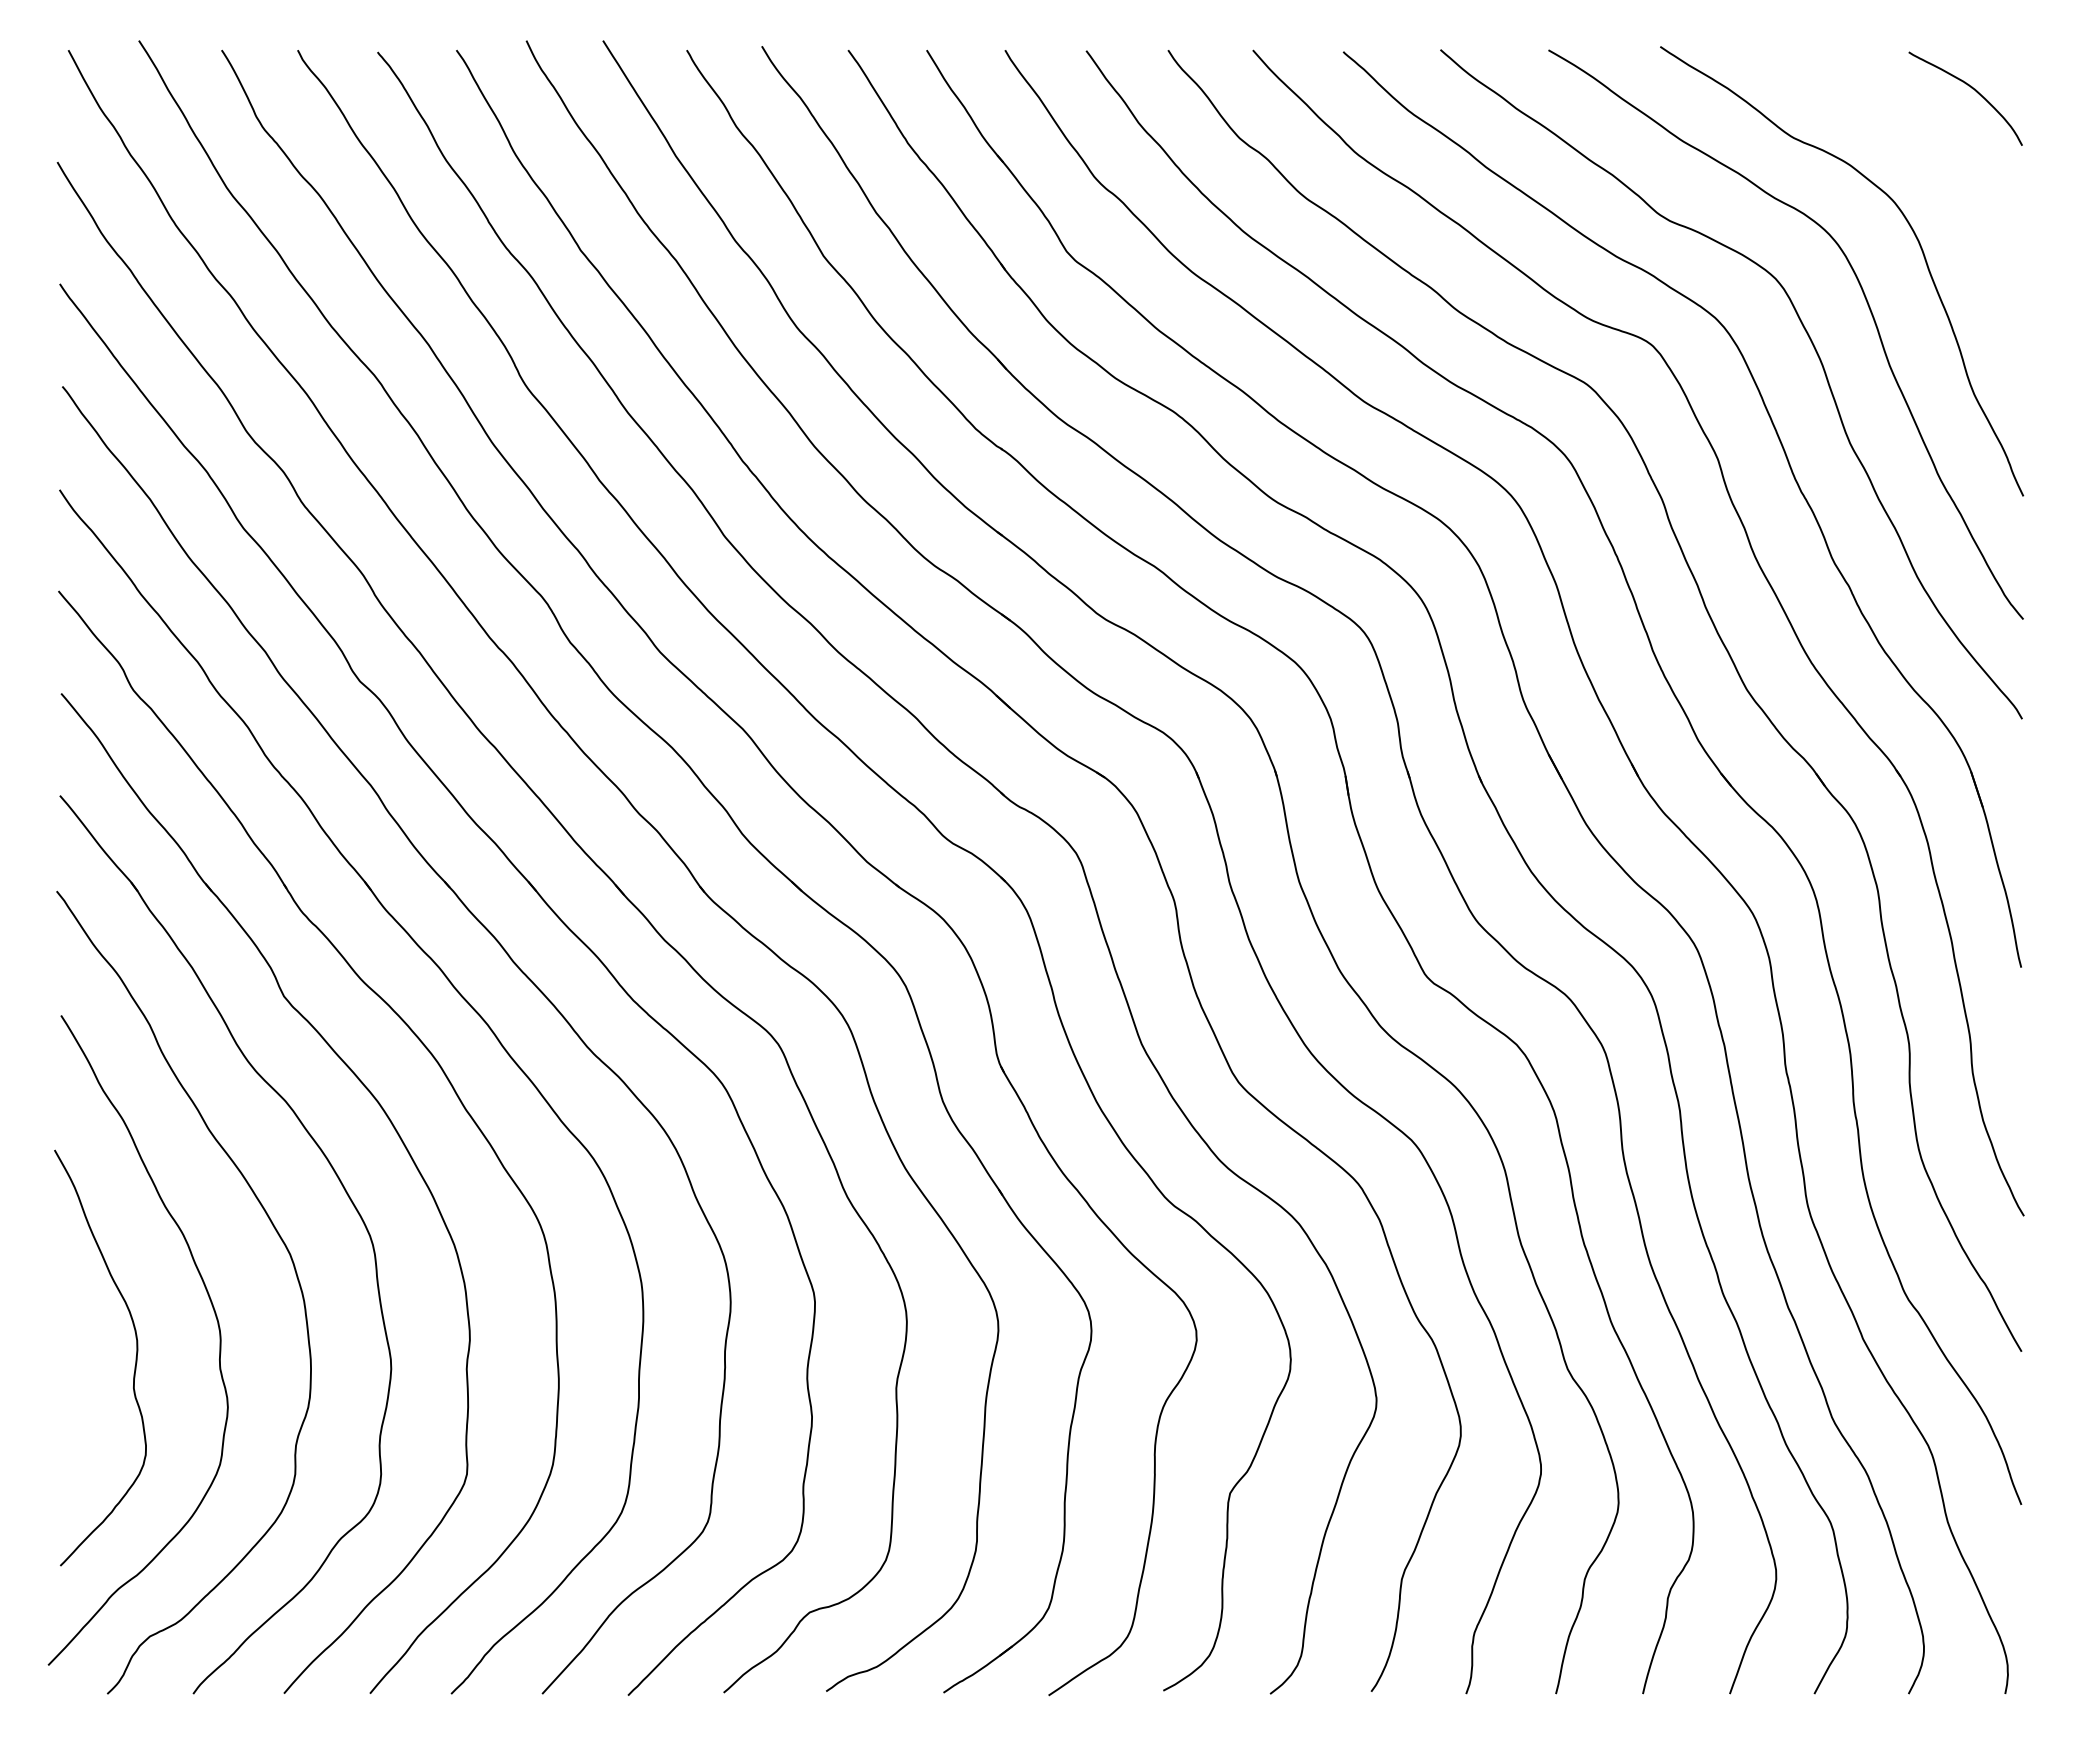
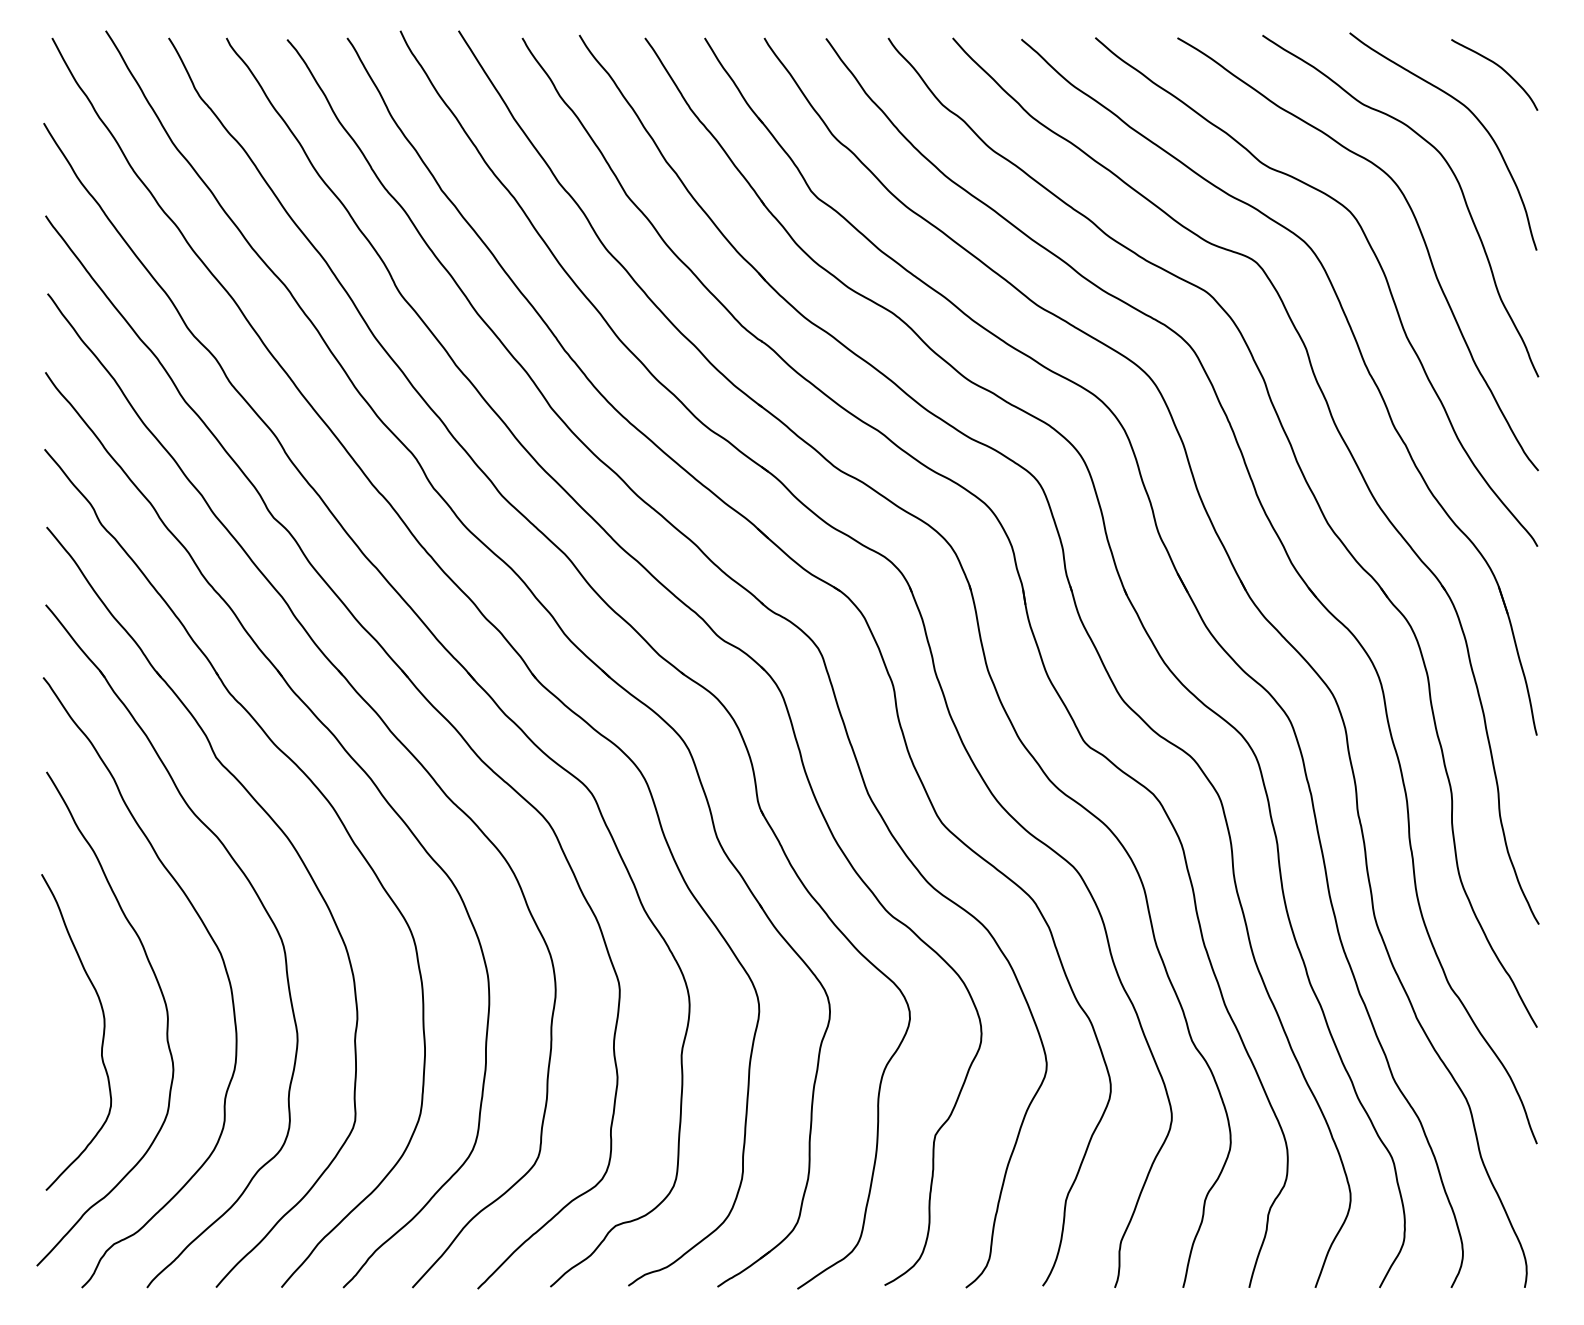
curve: (1940, 155) -> (1475, 118), added

